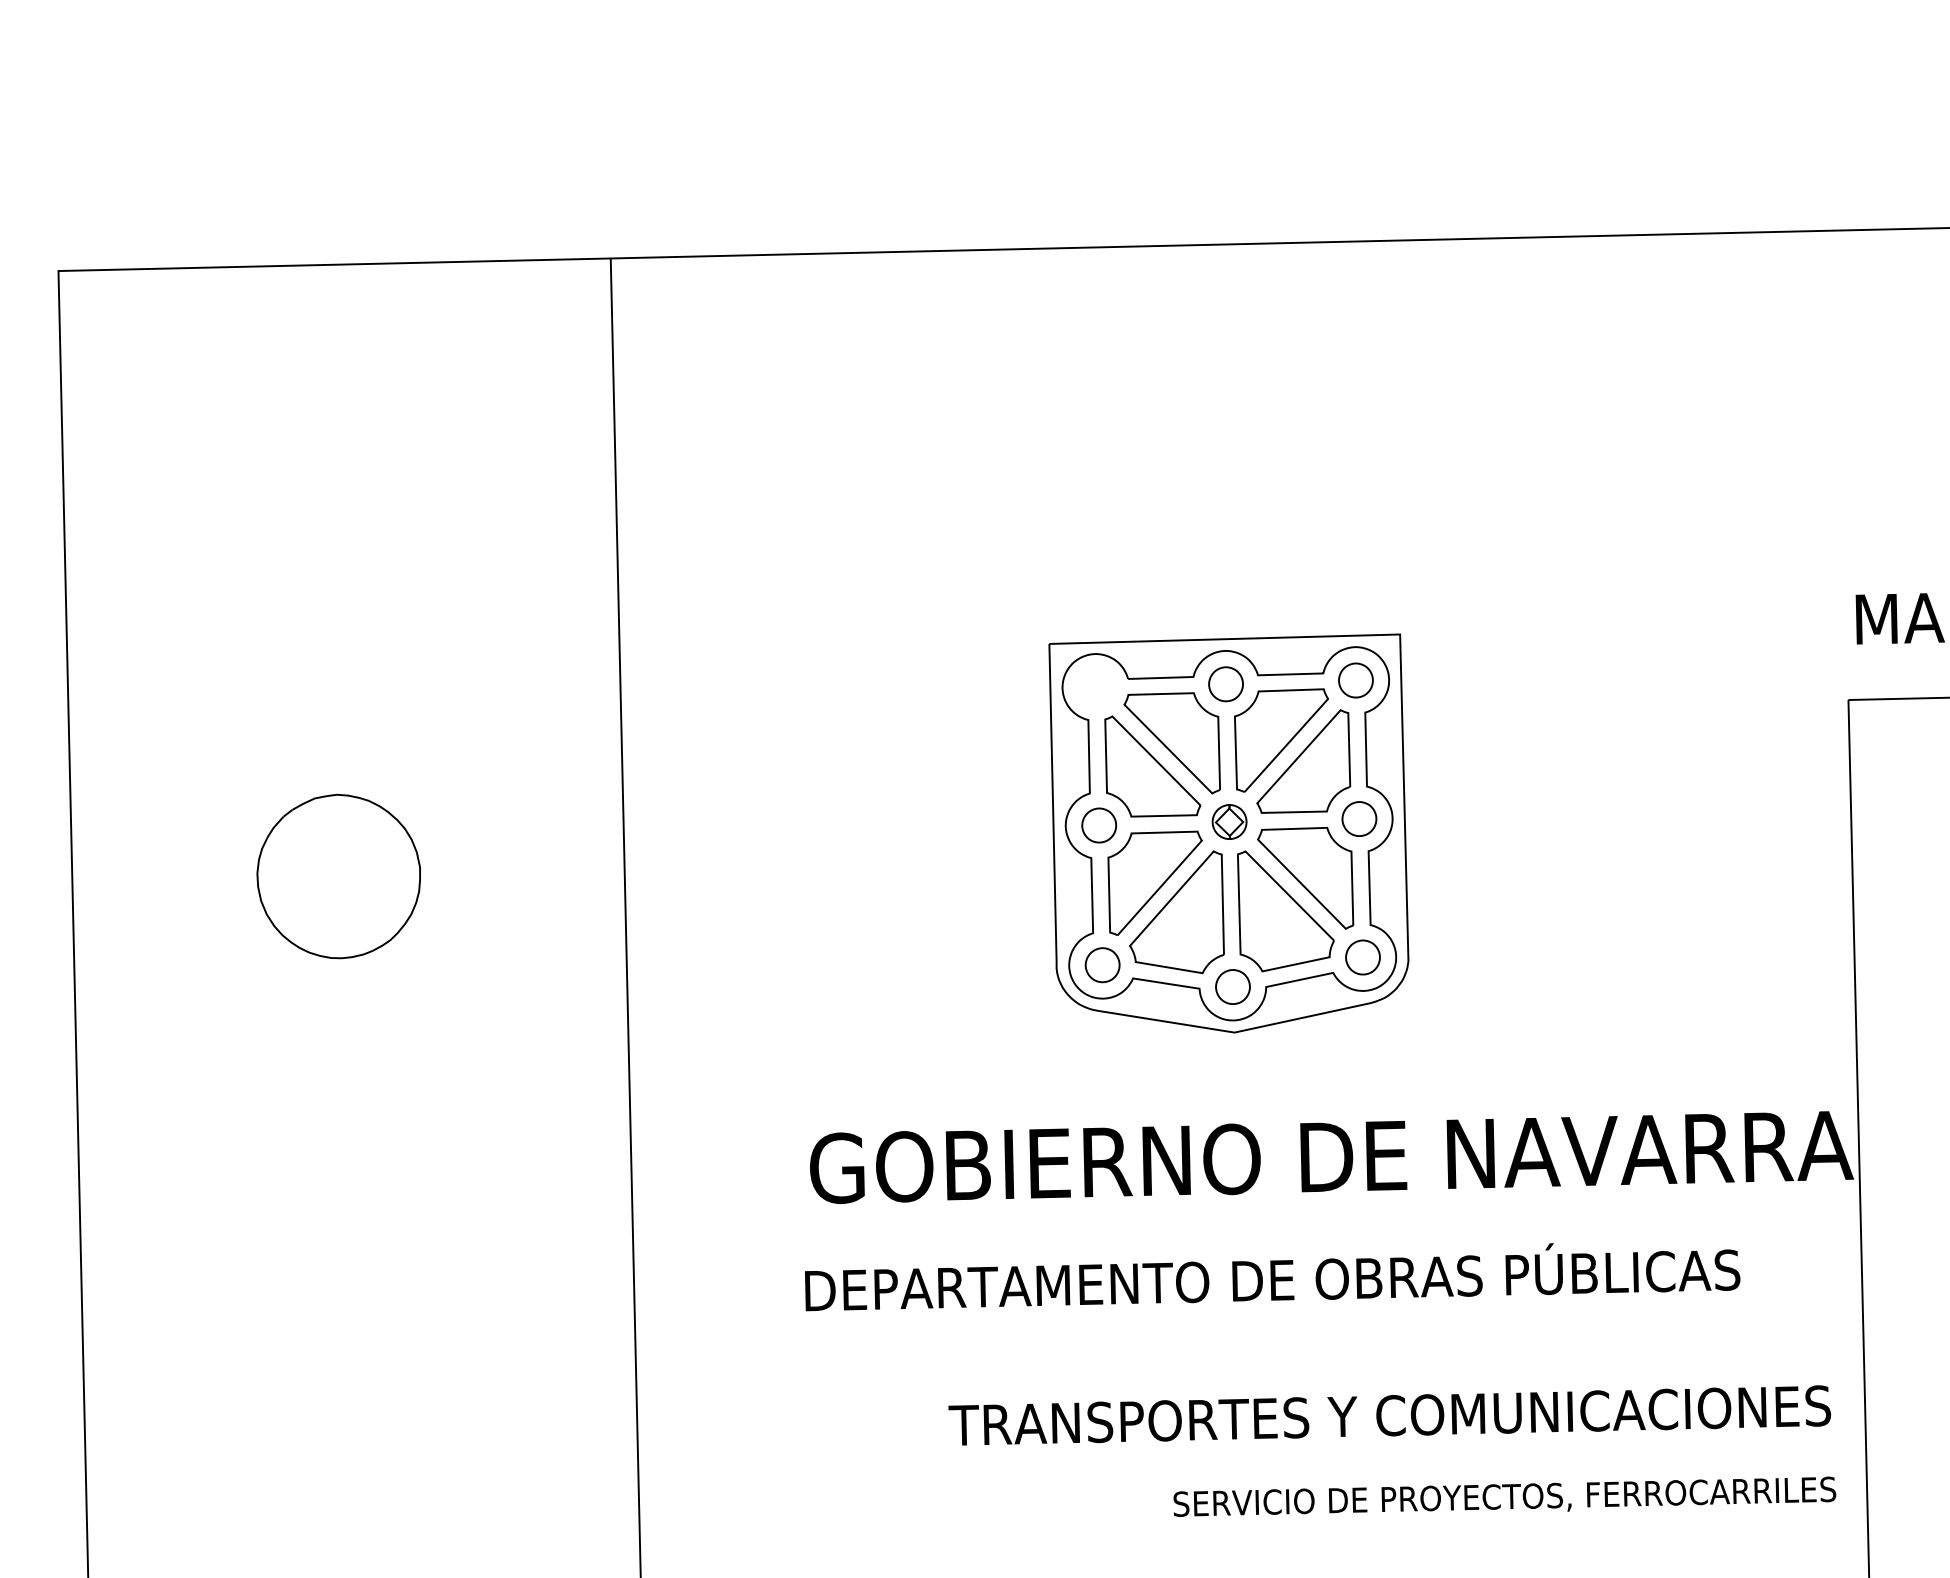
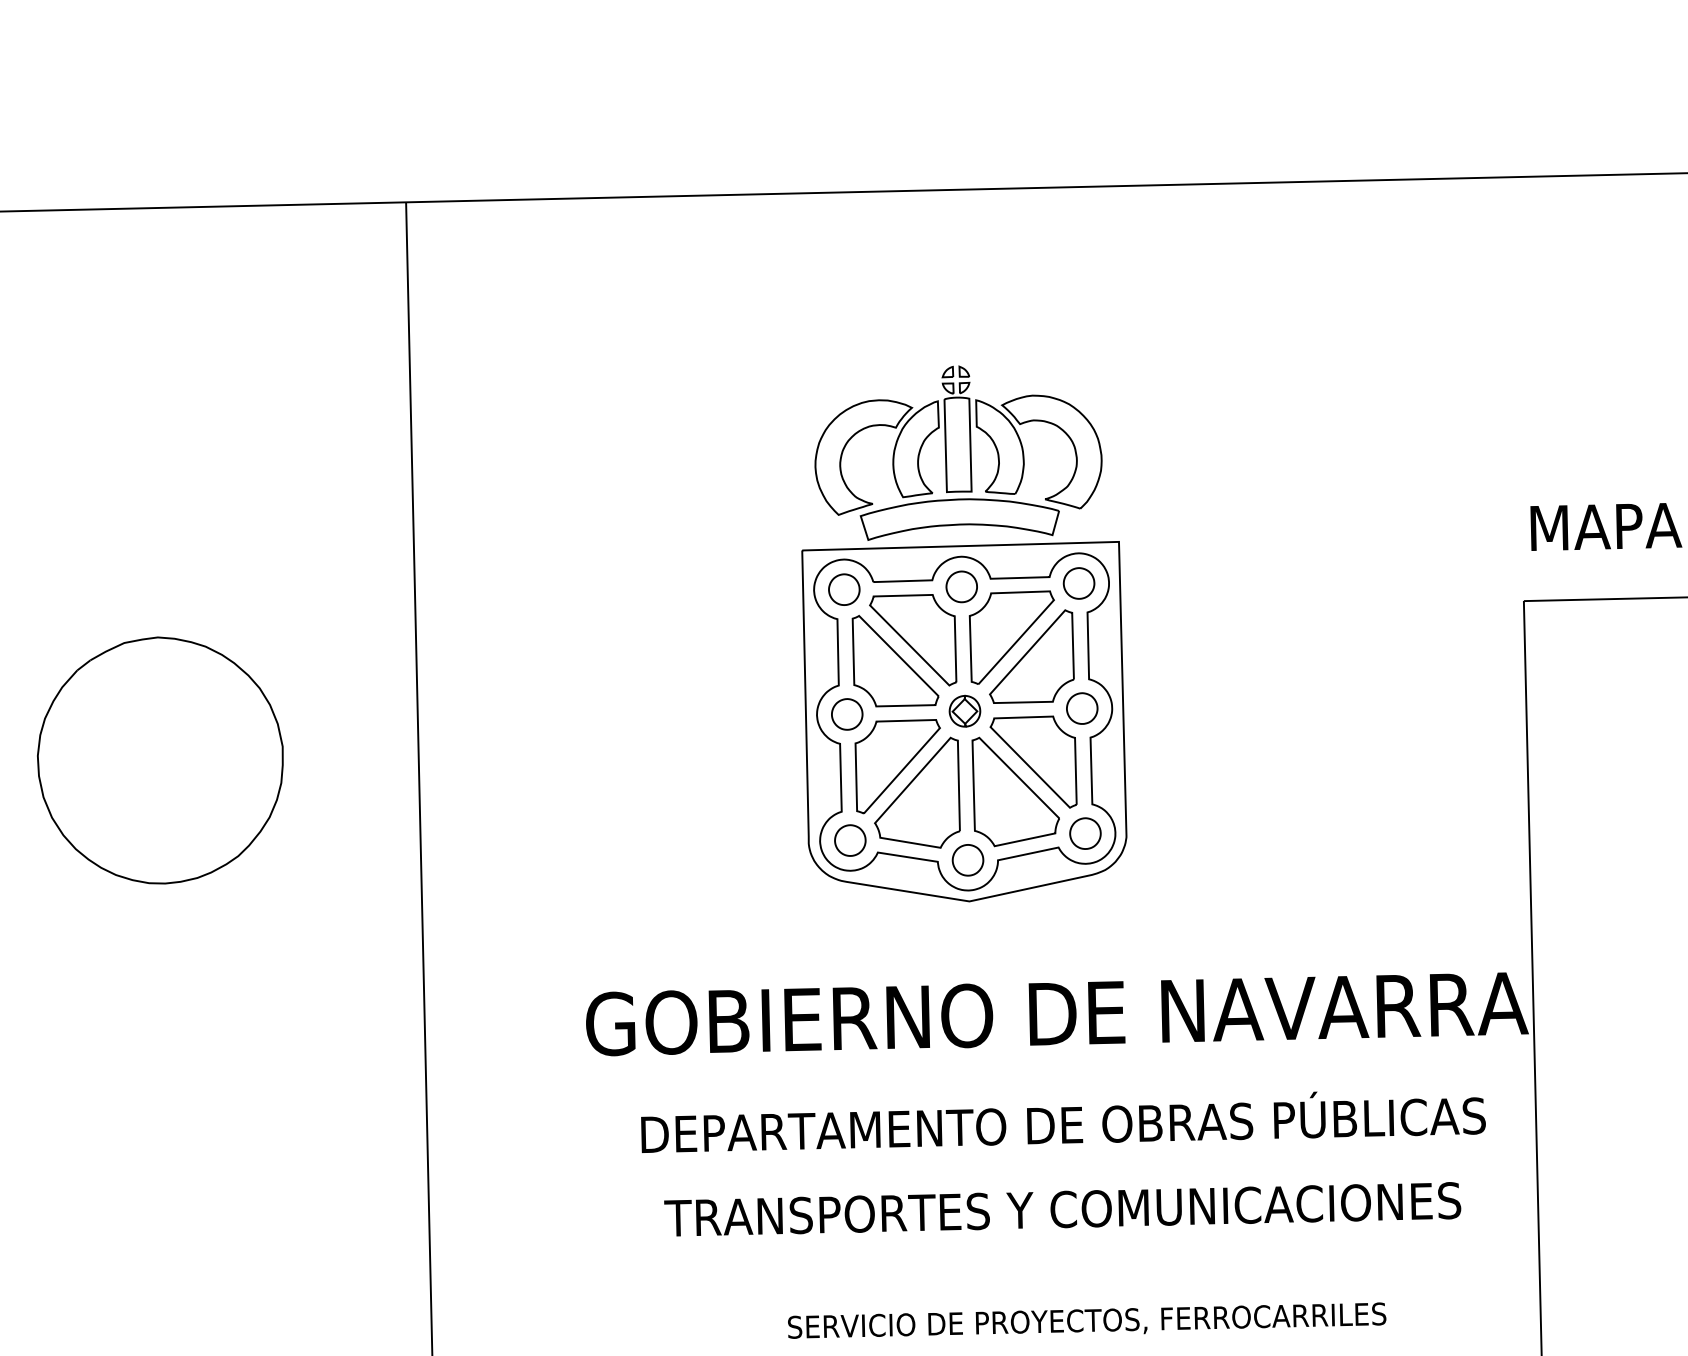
part: (1222, 536) -> (958, 453), added
part: (1095, 687) -> (843, 589), added
part: (338, 876) -> (160, 760), size x1.67
text: (1272, 1277) -> (1063, 1122), moved
text: (1389, 1415) -> (1062, 1209), moved
text: (1504, 1496) -> (1086, 1320), moved

